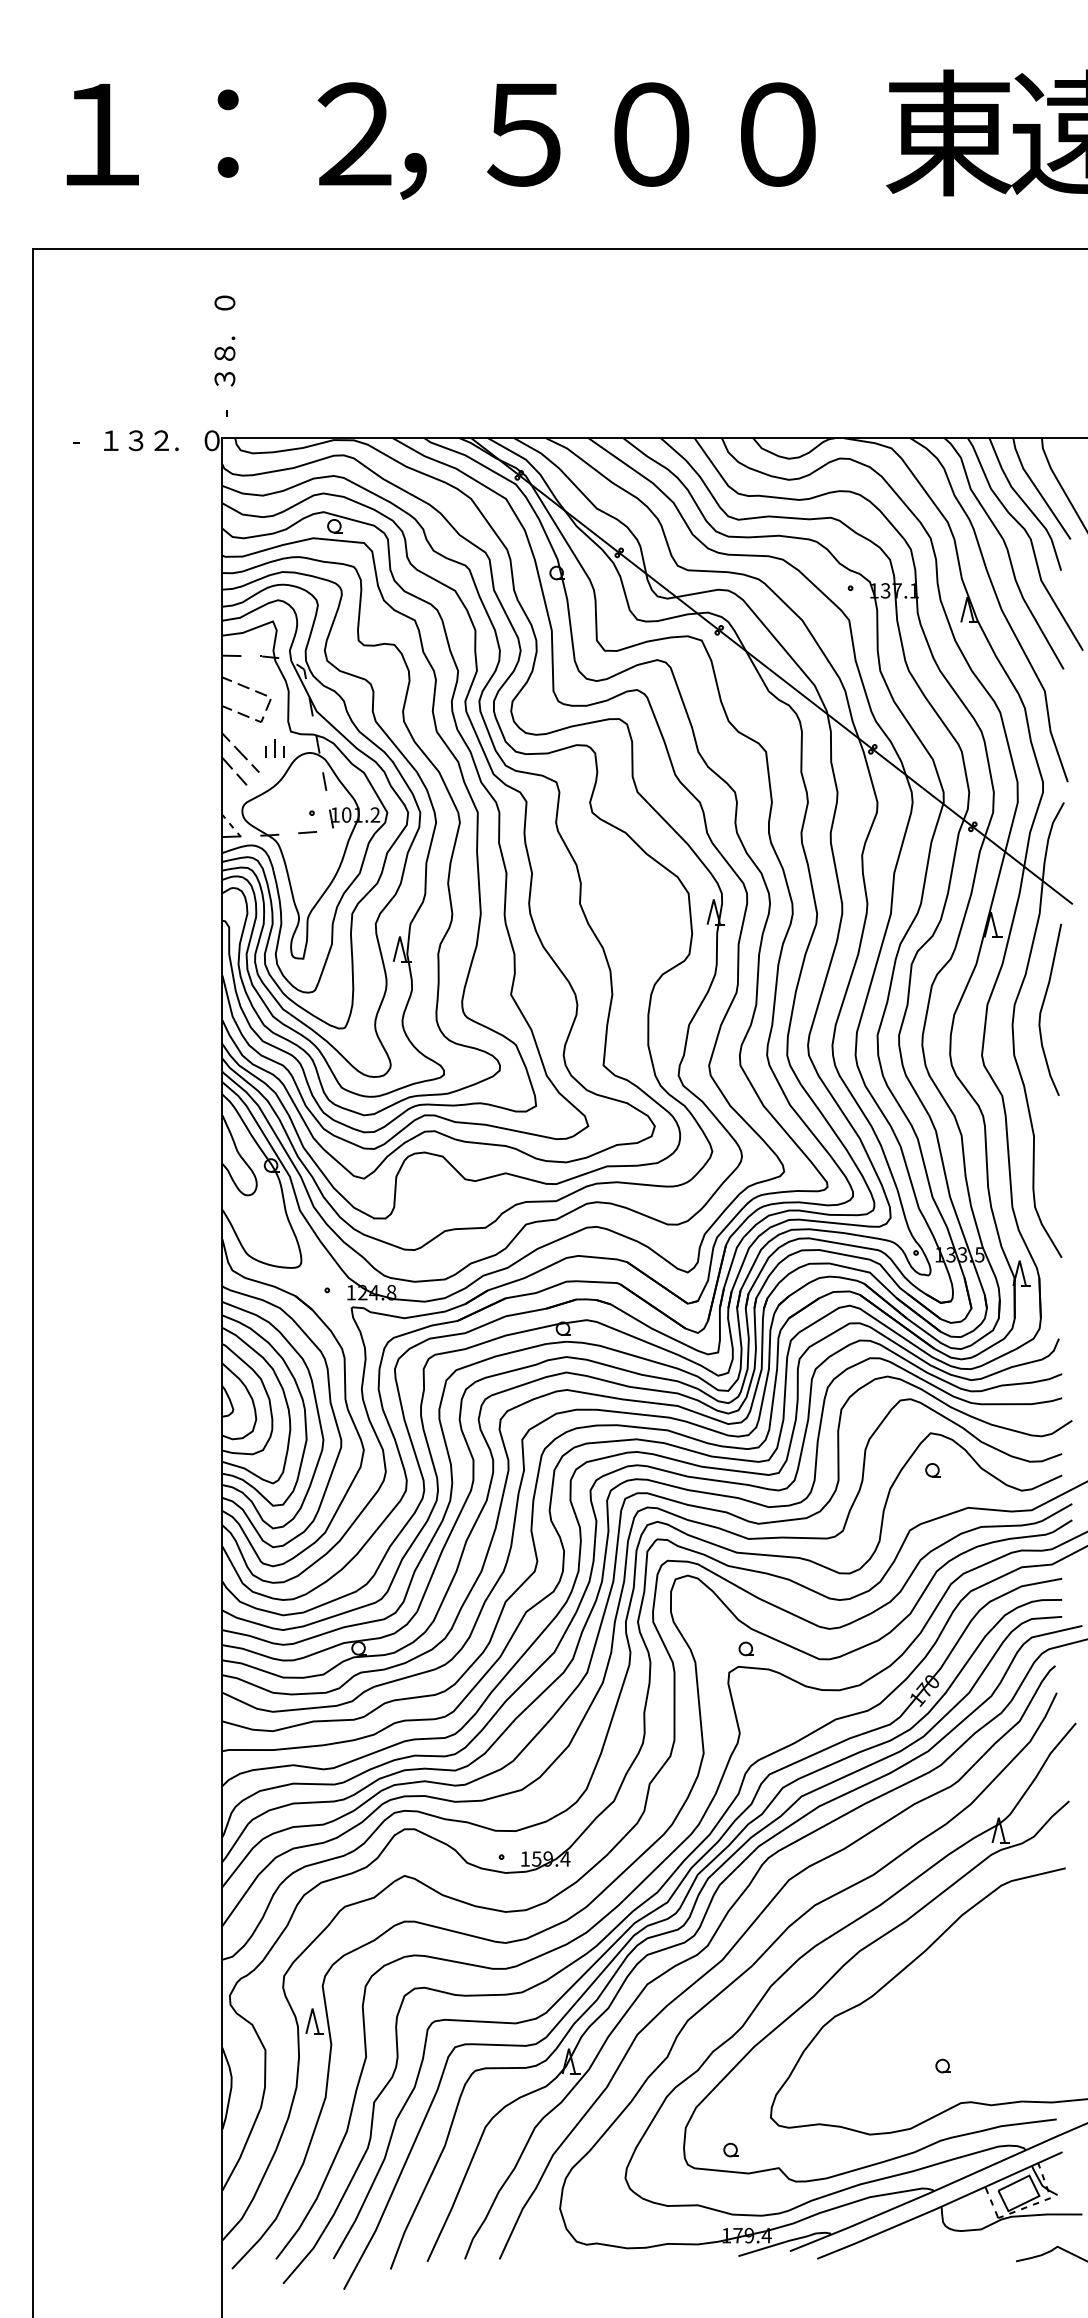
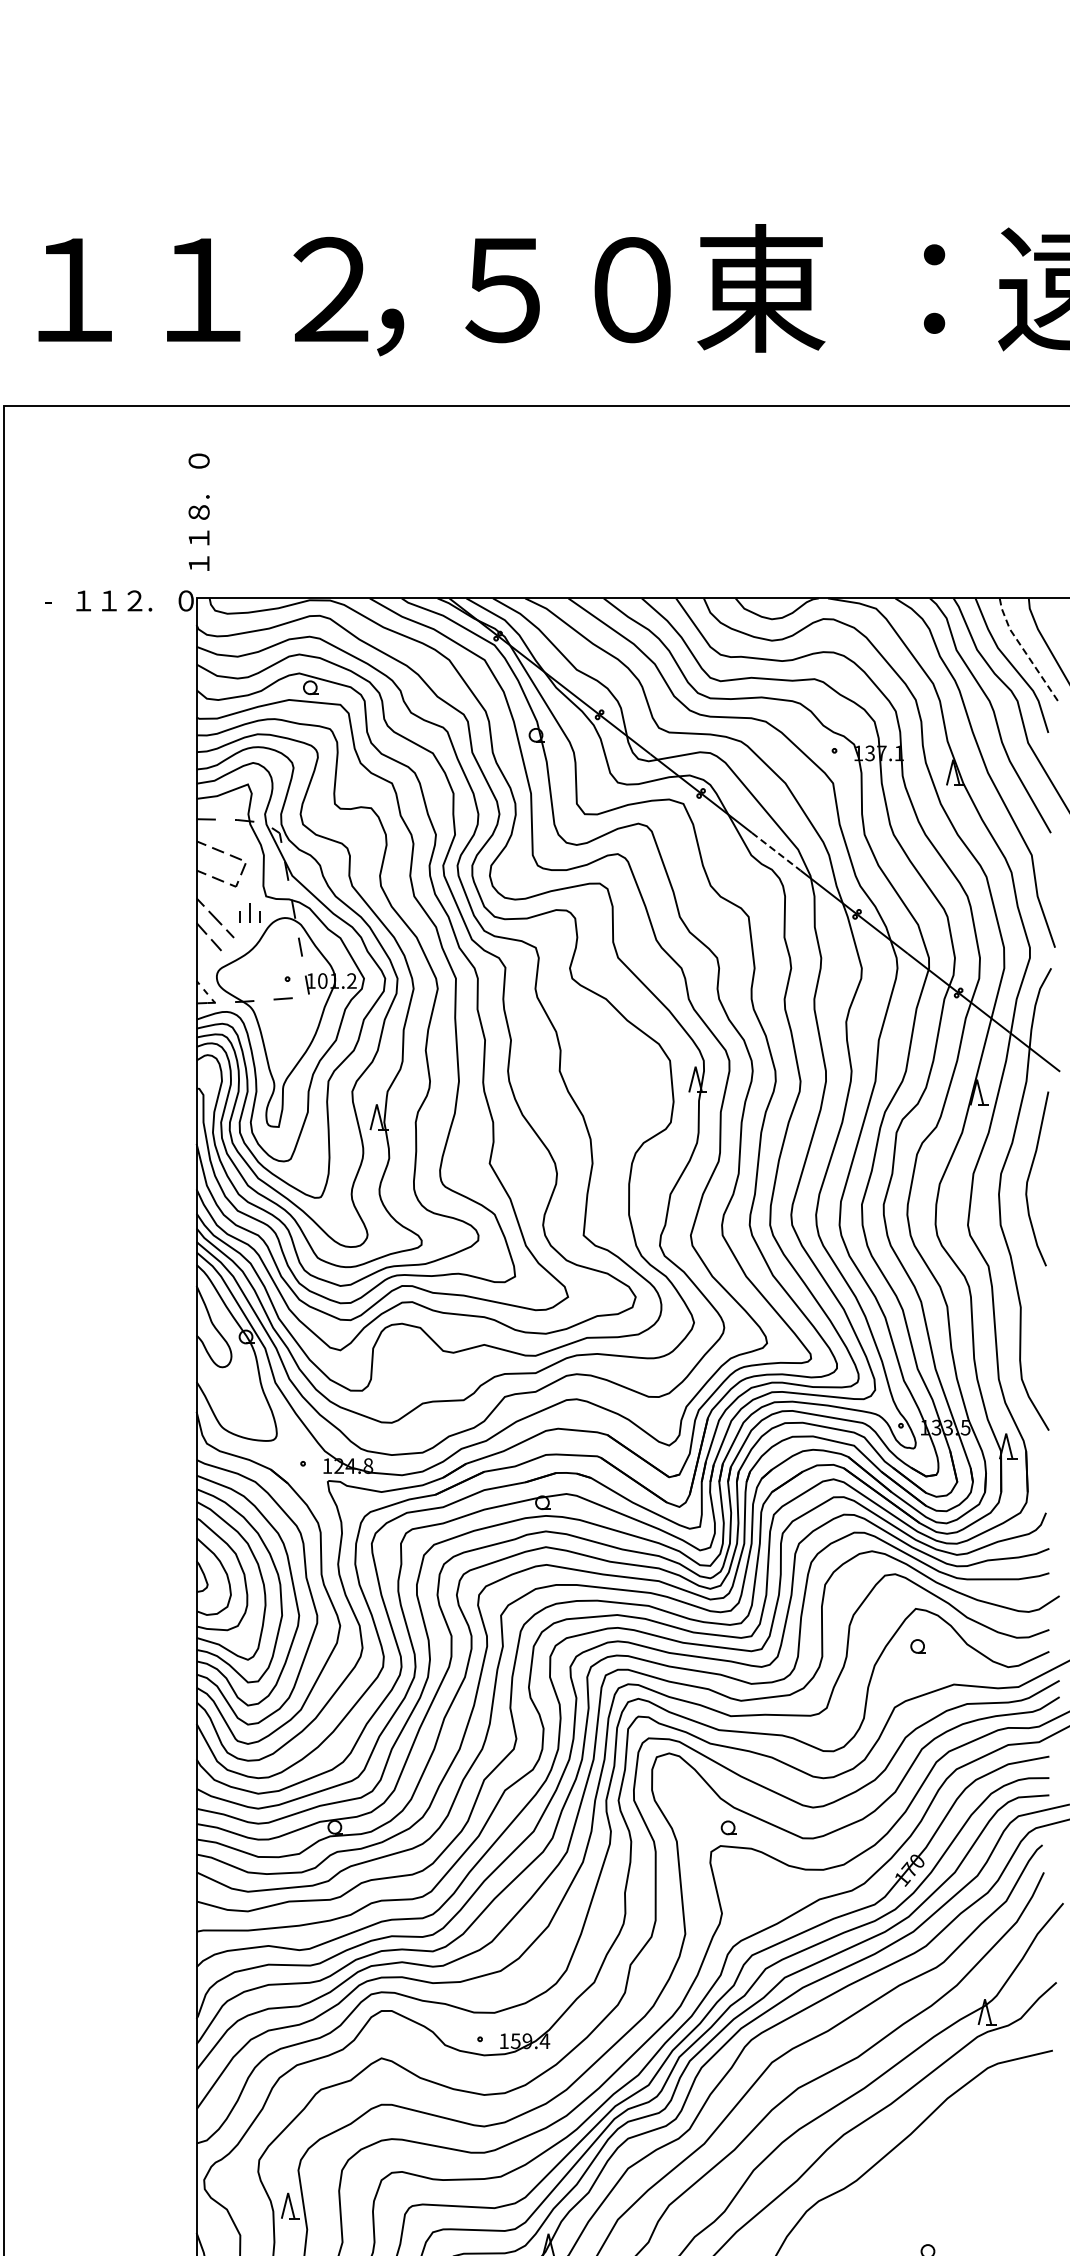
text: (778, 132) -> (761, 287), ０ -> 東
text: (948, 132) -> (933, 287), 東 -> ：
text: (229, 134) -> (203, 289), ： -> １
text: (224, 378) -> (198, 537), ３ -> １
text: (224, 406) -> (198, 566), - -> １
text: (135, 440) -> (108, 600), ３ -> １
line: (1037, 490) -> (1024, 651), solid -> dashed
line: (793, 687) -> (776, 851), solid -> dashed

